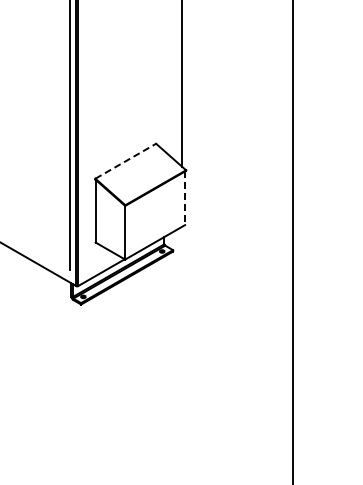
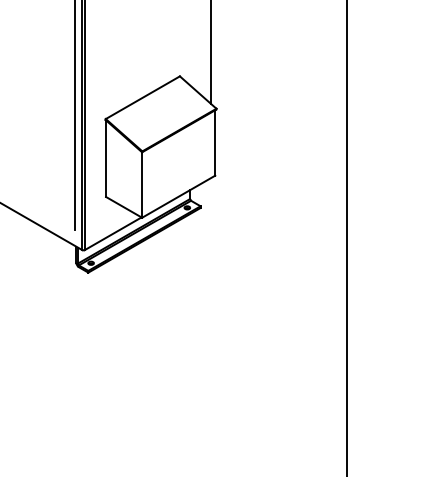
line: (126, 160) -> (143, 96), dashed -> solid
line: (185, 198) -> (215, 143), dashed -> solid

